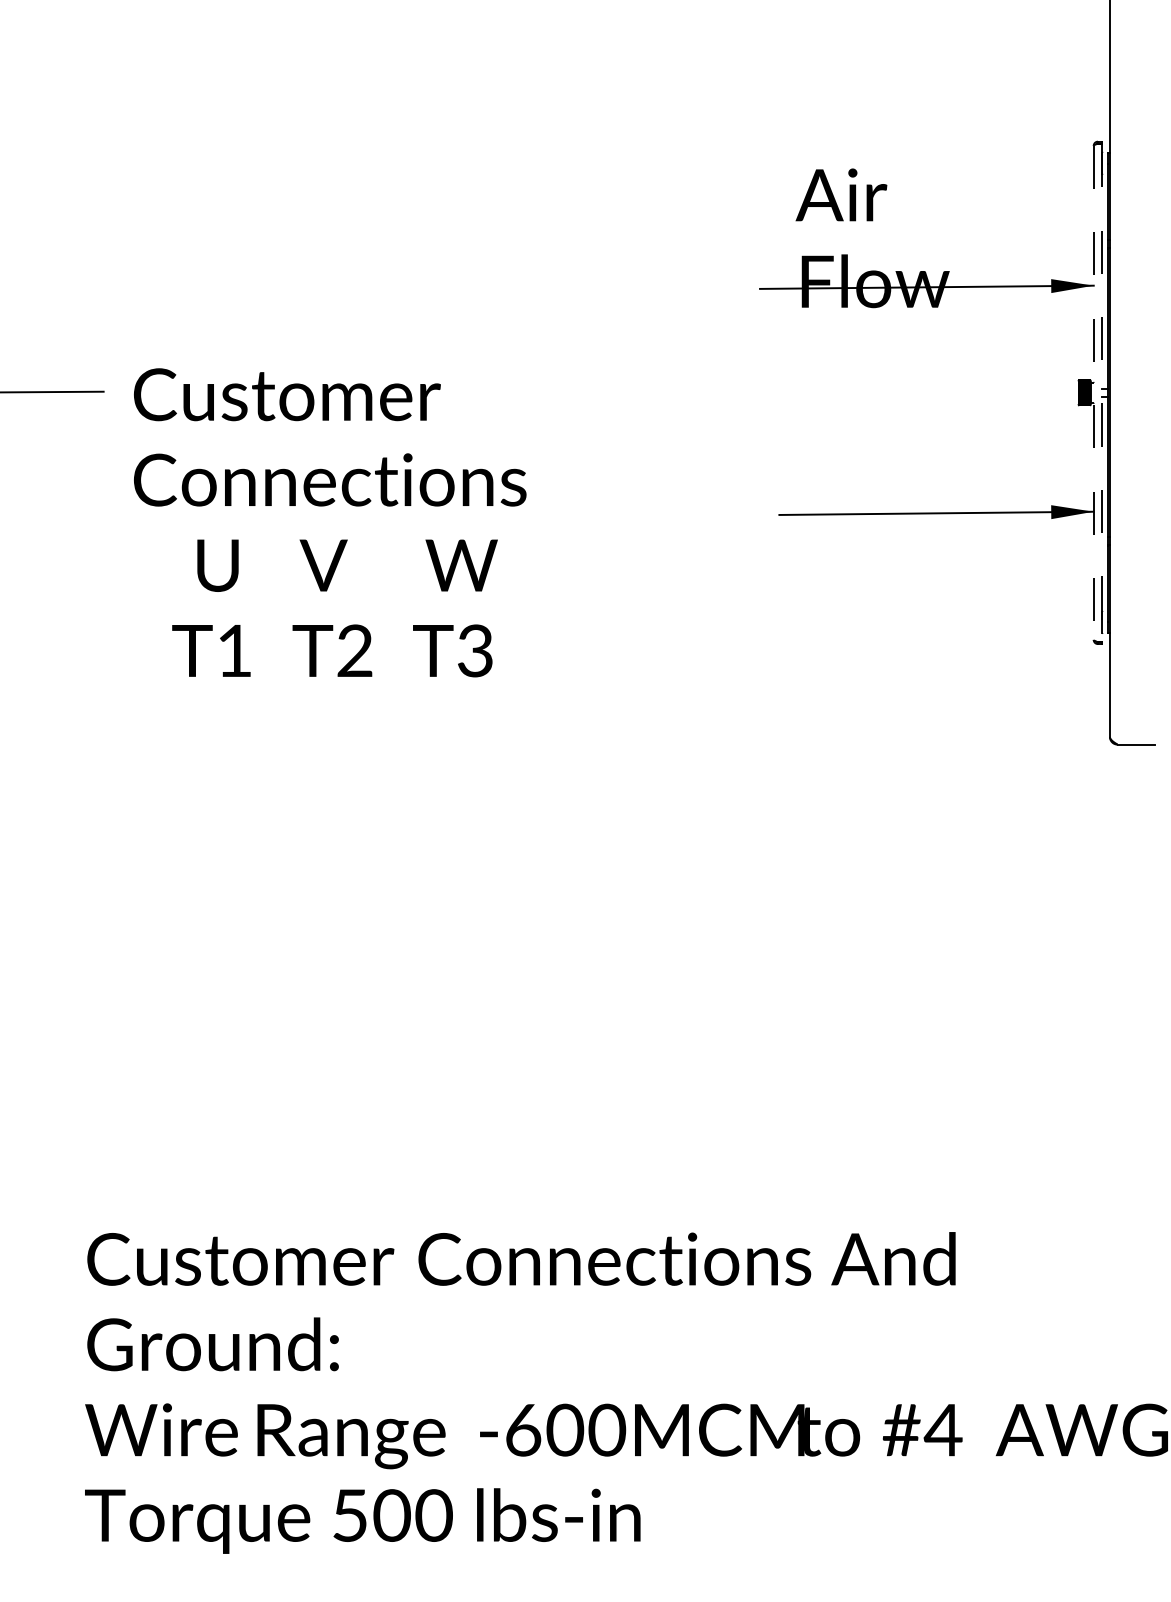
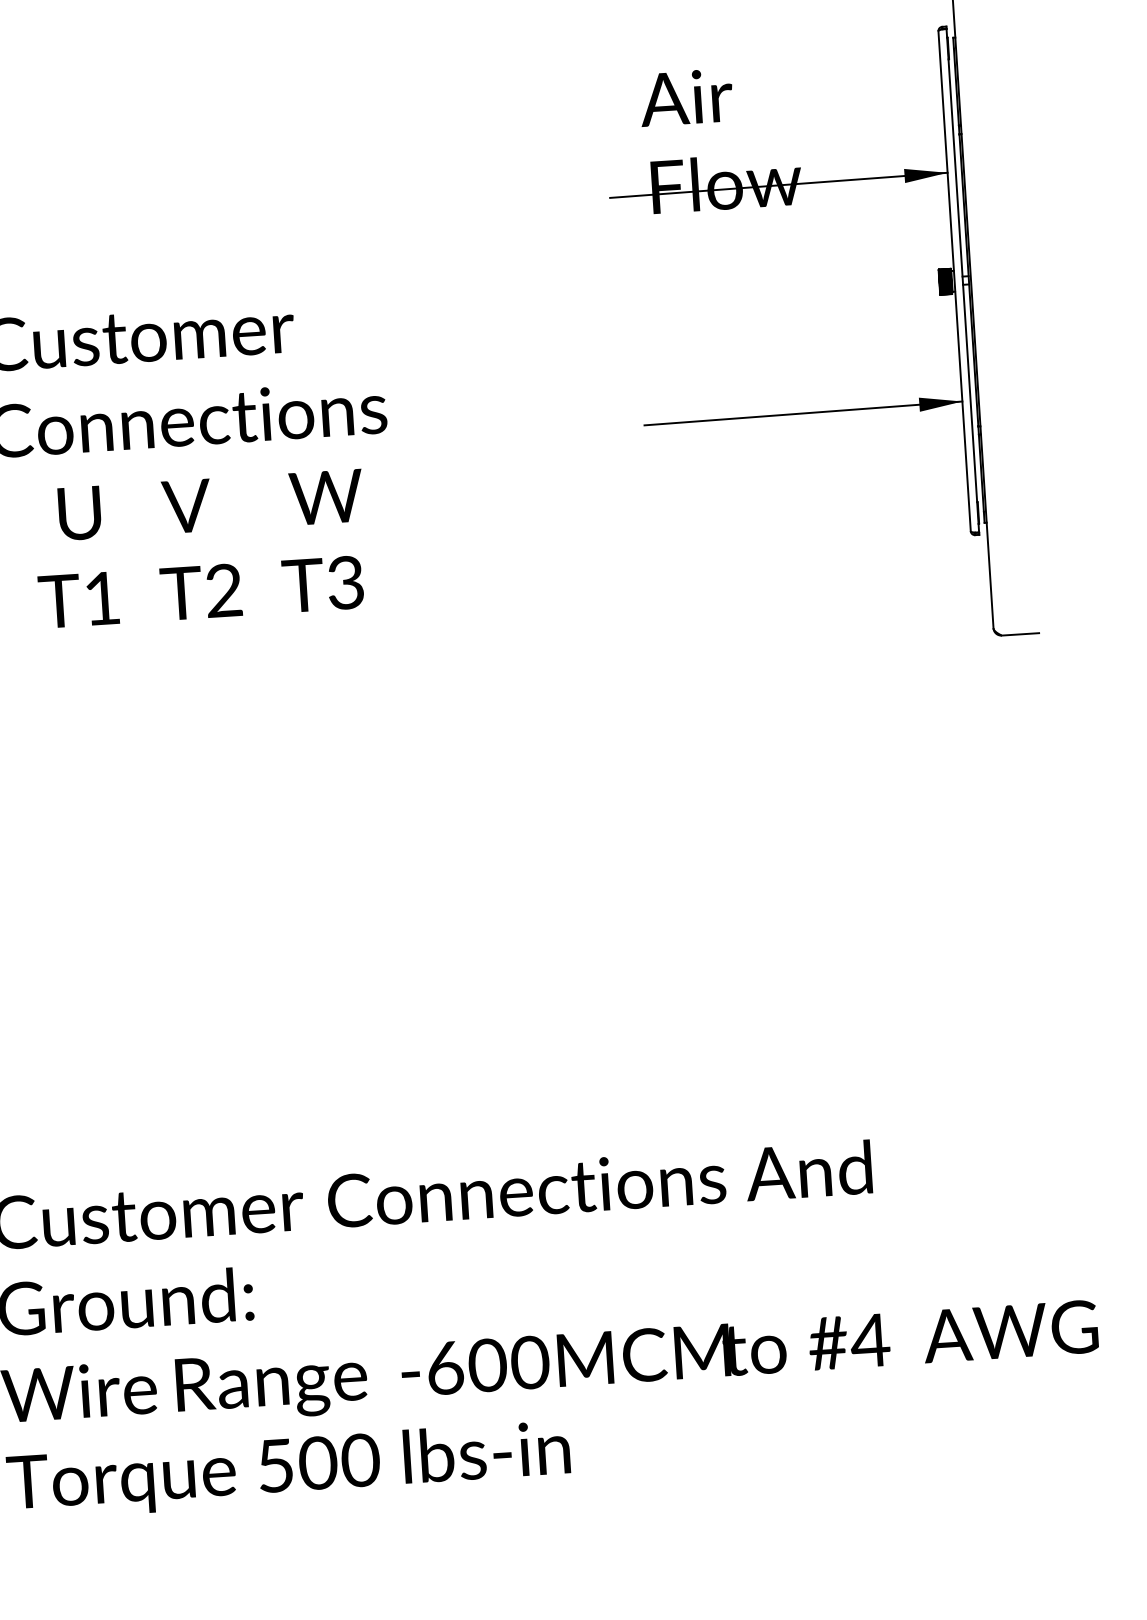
line: (1101, 392) -> (962, 280), dashed -> solid
line: (1093, 393) -> (954, 281), dashed -> solid

